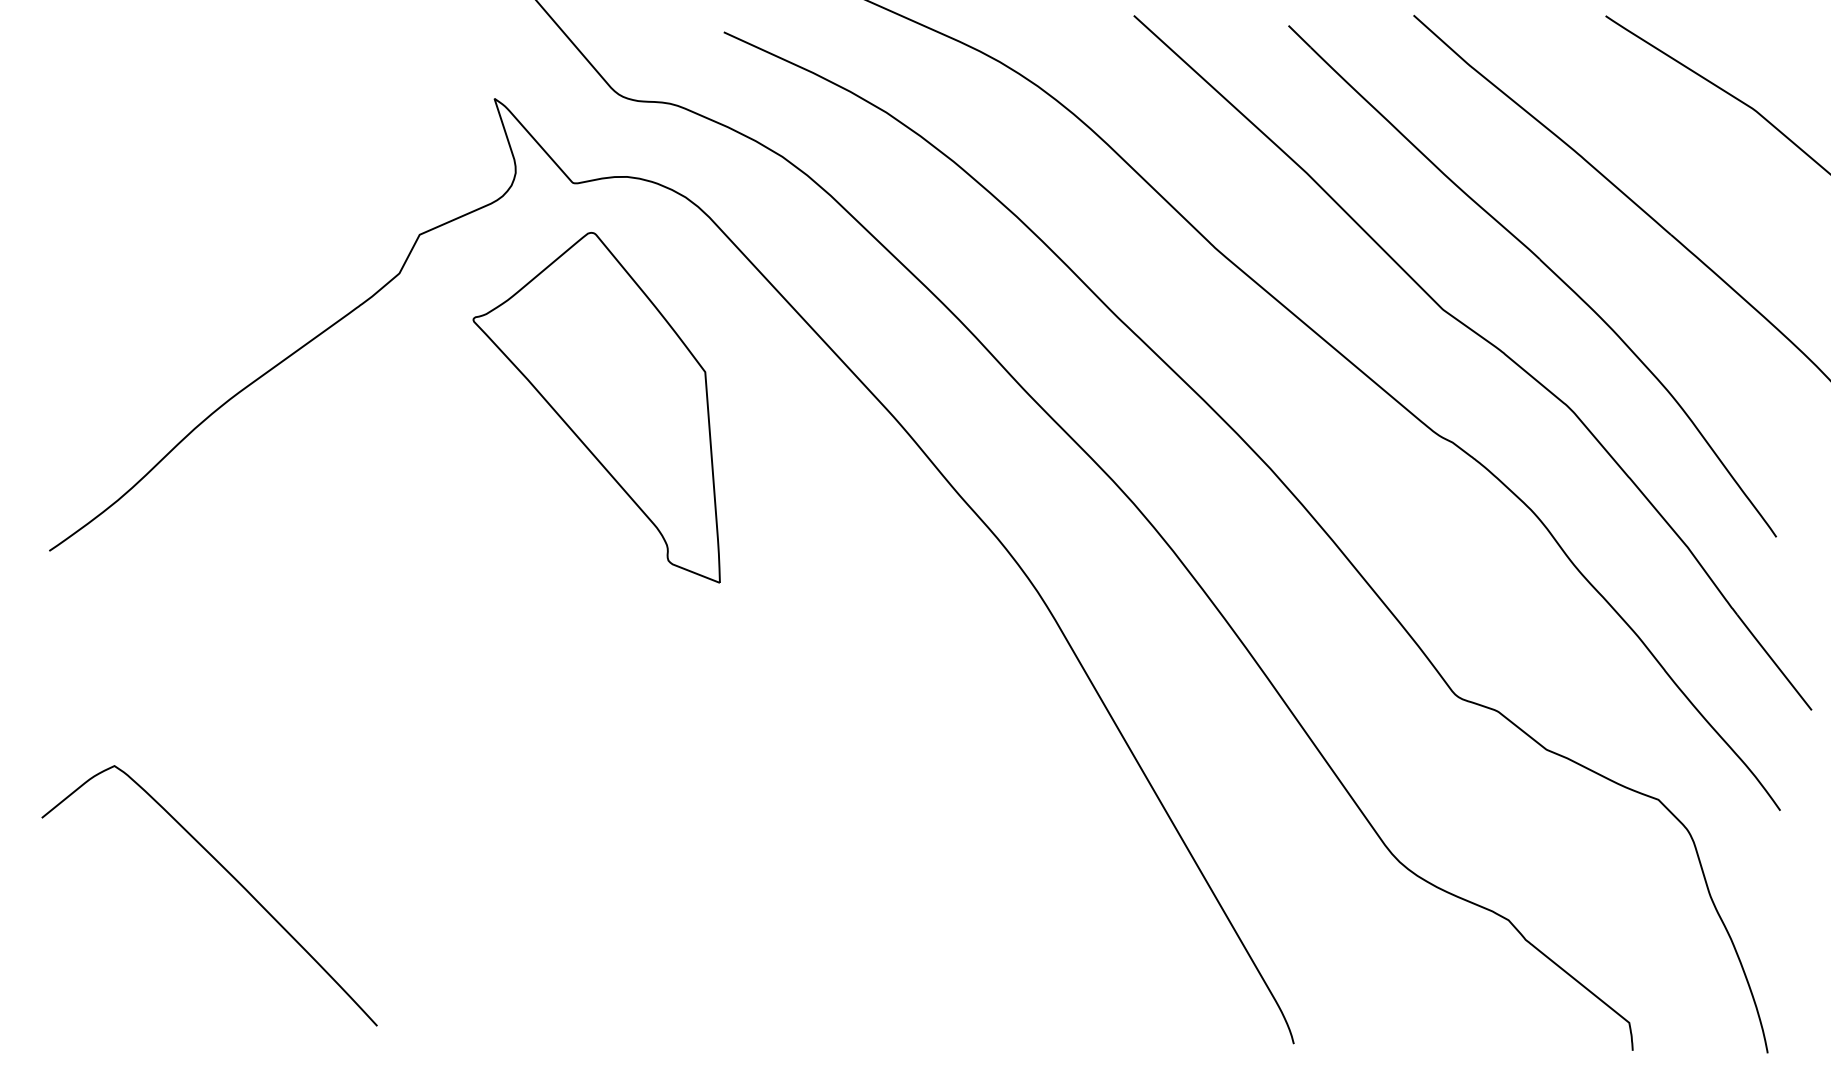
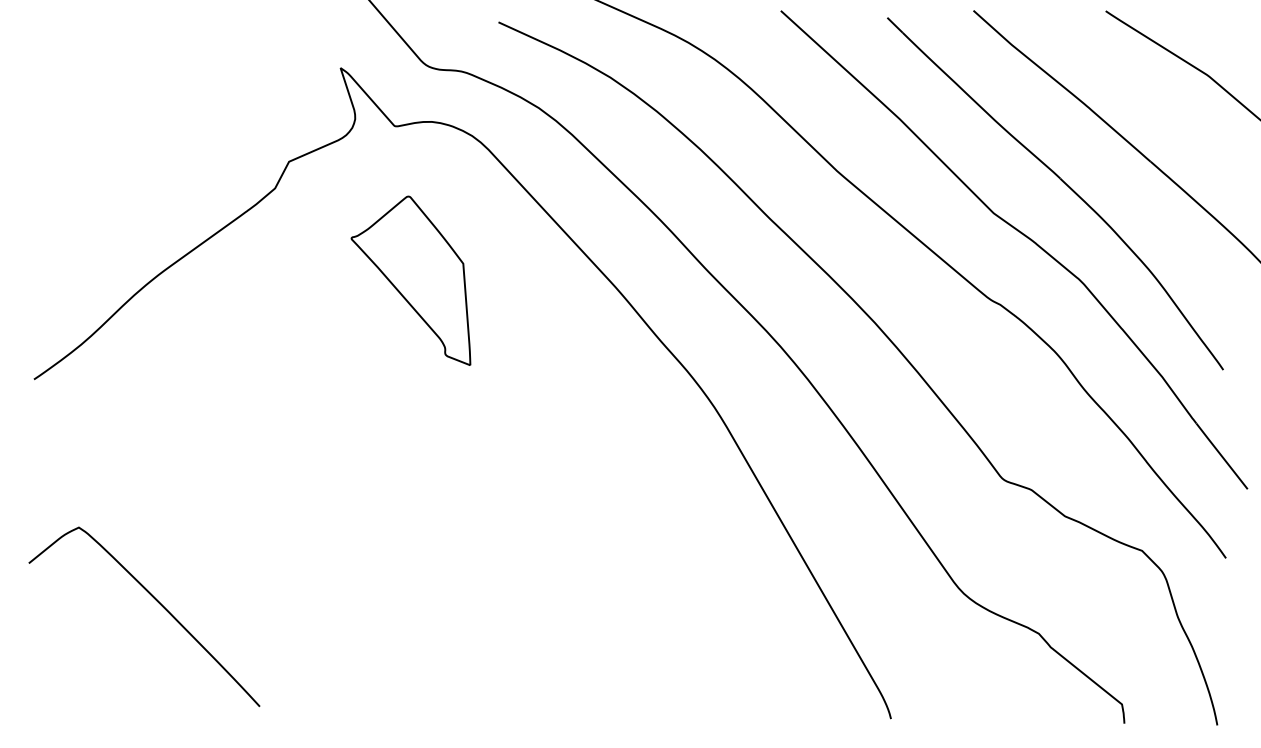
part: (596, 407) -> (410, 280), size x0.7

